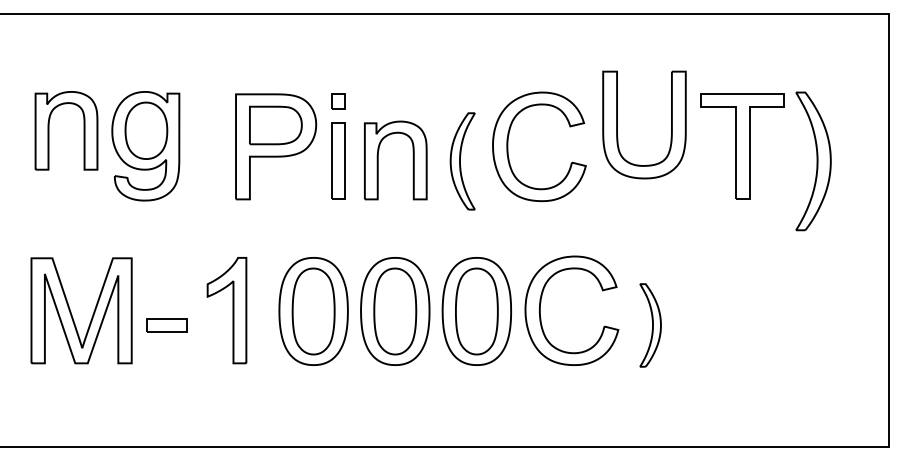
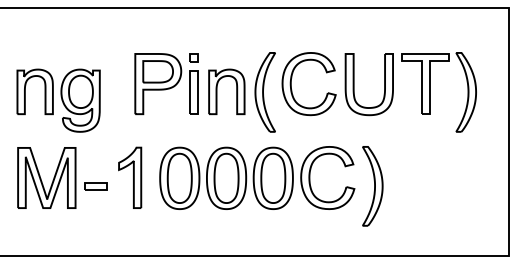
part: (618, 124) -> (354, 84), moved
part: (107, 145) -> (58, 100), moved
part: (461, 161) -> (264, 92), size x1.43
part: (649, 325) -> (372, 186), size x1.67

